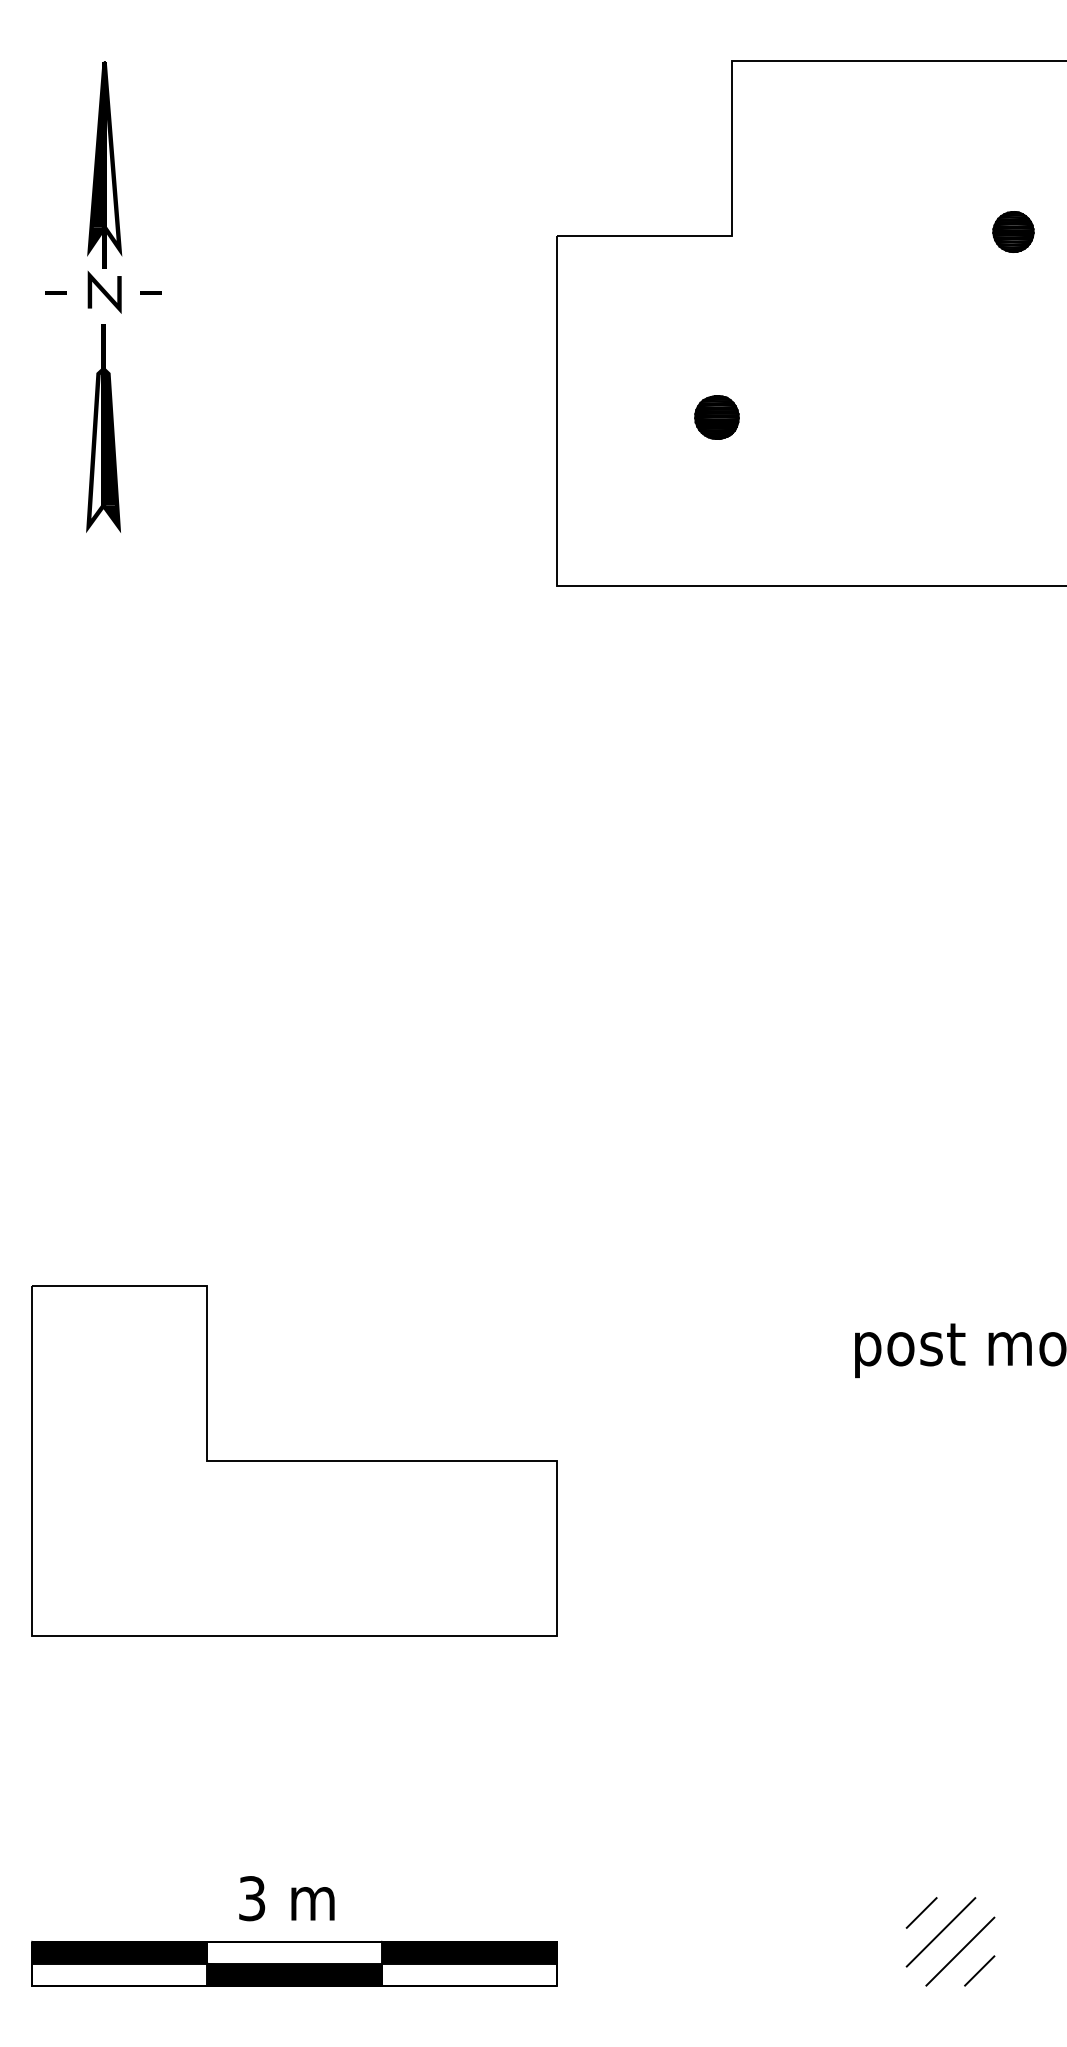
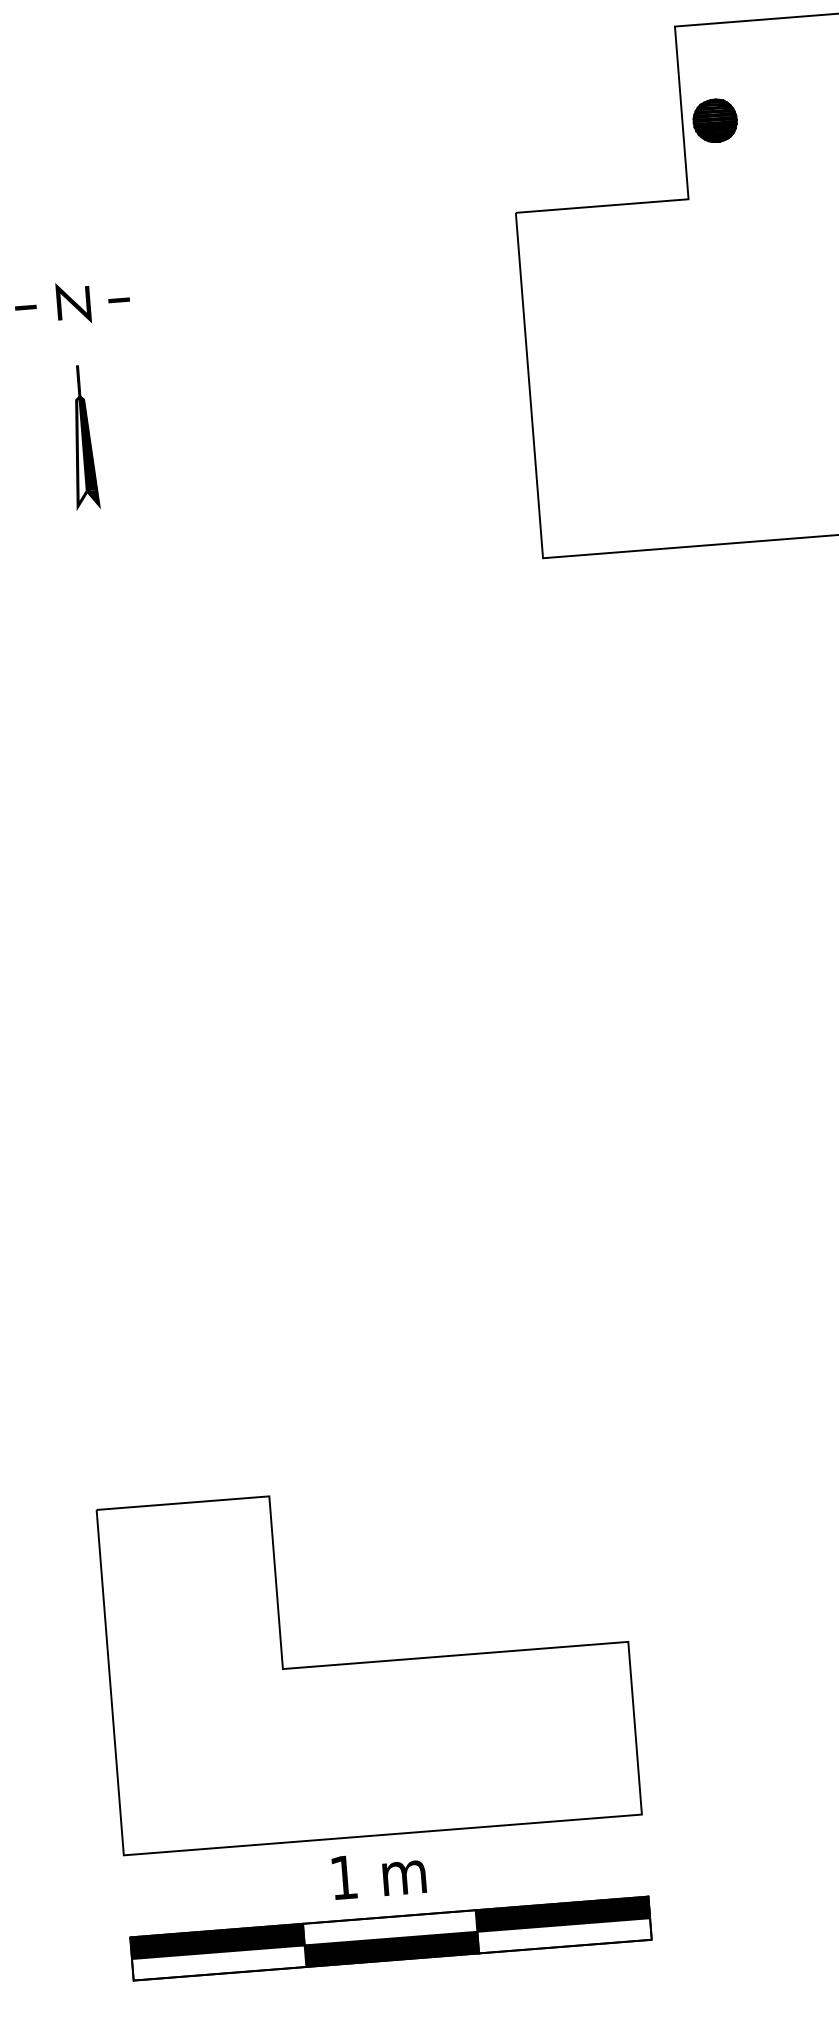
part: (104, 164) -> (63, 177), removed
part: (716, 417) -> (714, 120), moved
part: (103, 428) -> (83, 437), size x0.7
part: (294, 1460) -> (369, 1661), moved
text: (252, 1898) -> (344, 1877), 3 -> 1

